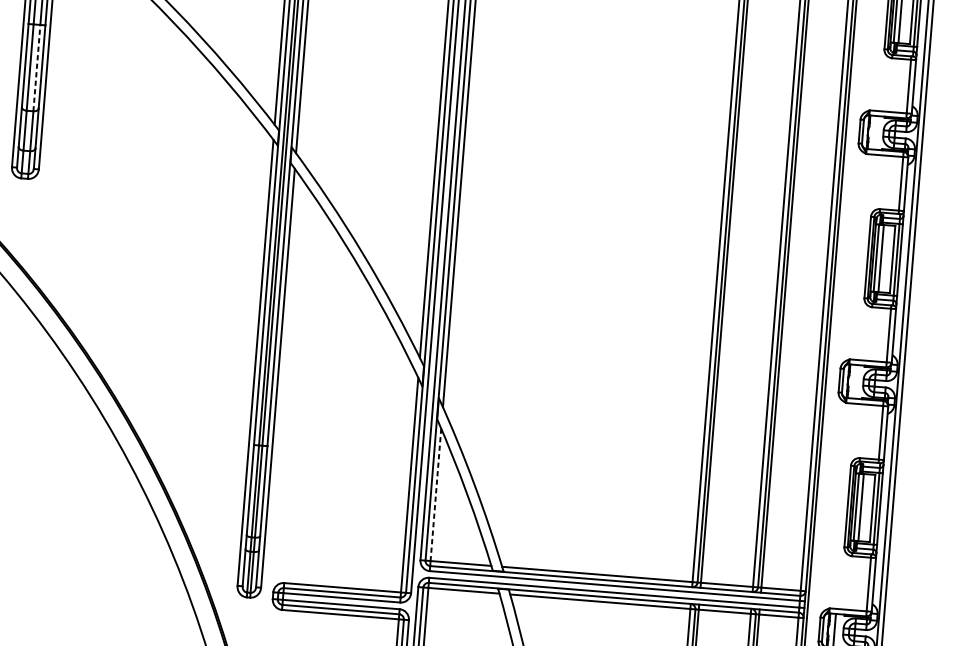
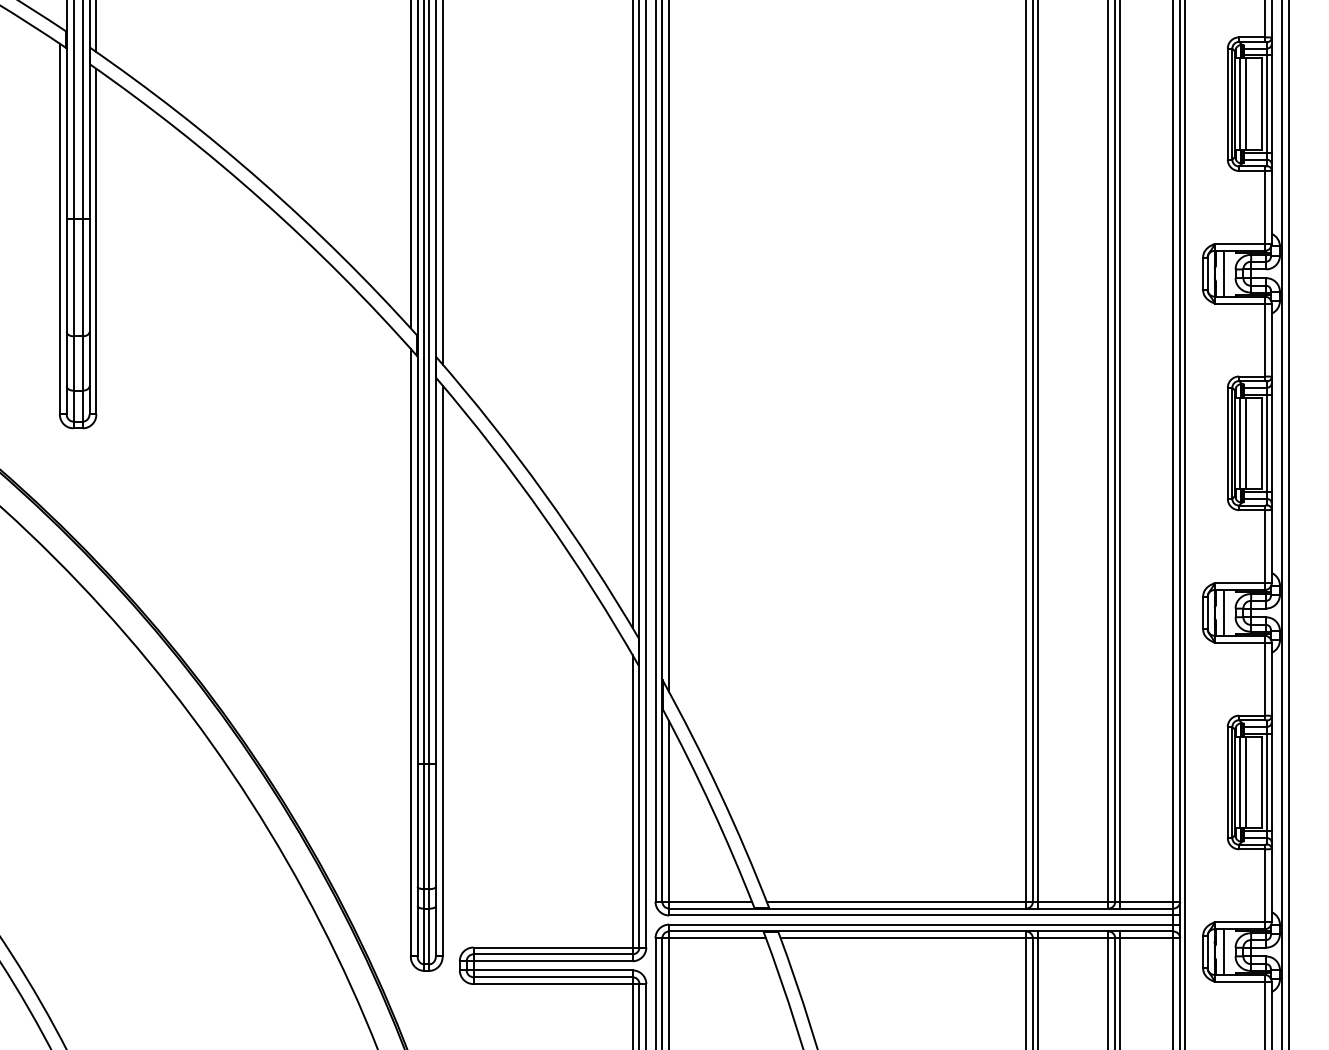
line: (36, 68) -> (82, 277), dashed -> solid
line: (874, 132) -> (1223, 273), added
line: (854, 381) -> (1223, 612), added
line: (436, 495) -> (669, 812), dashed -> solid

